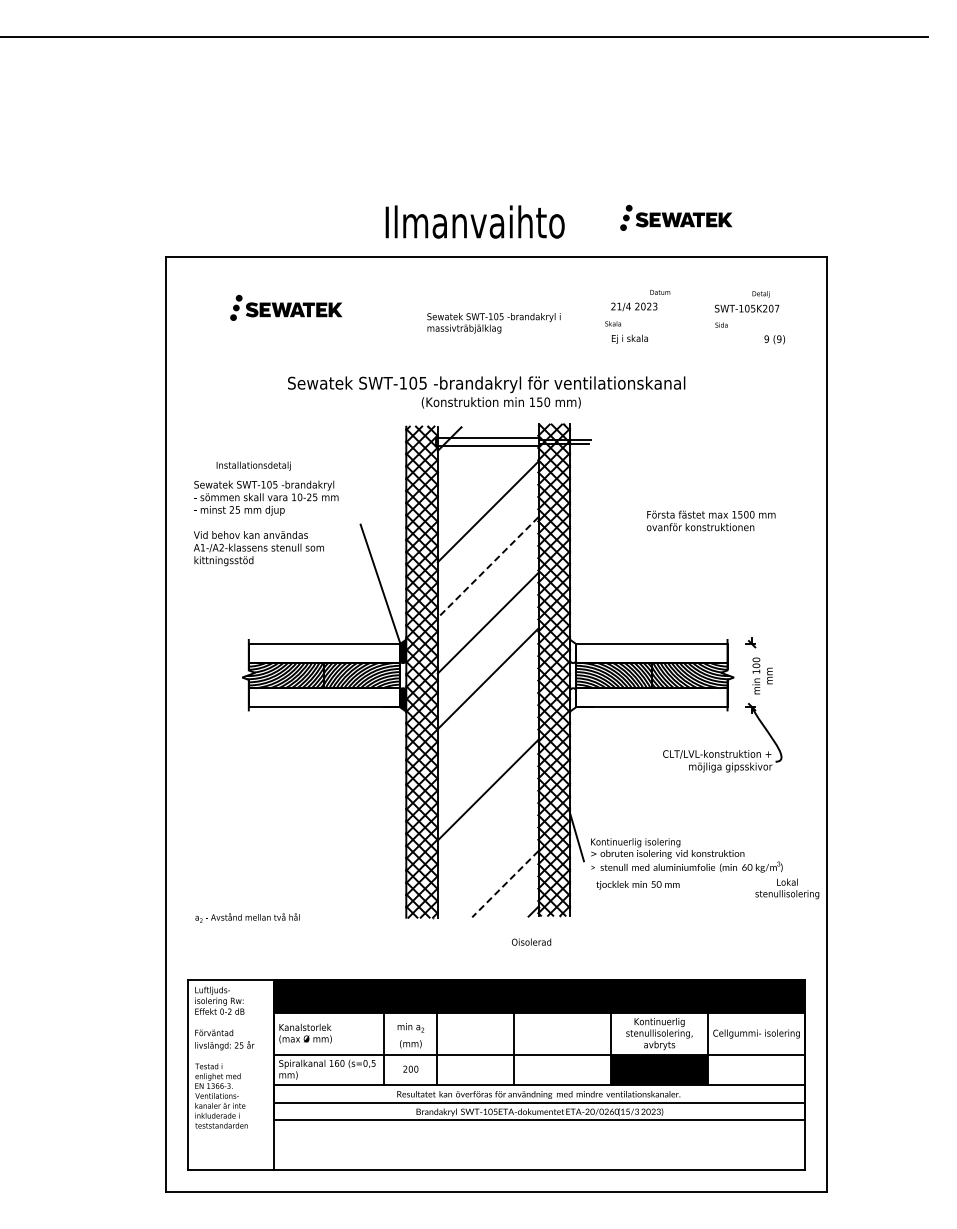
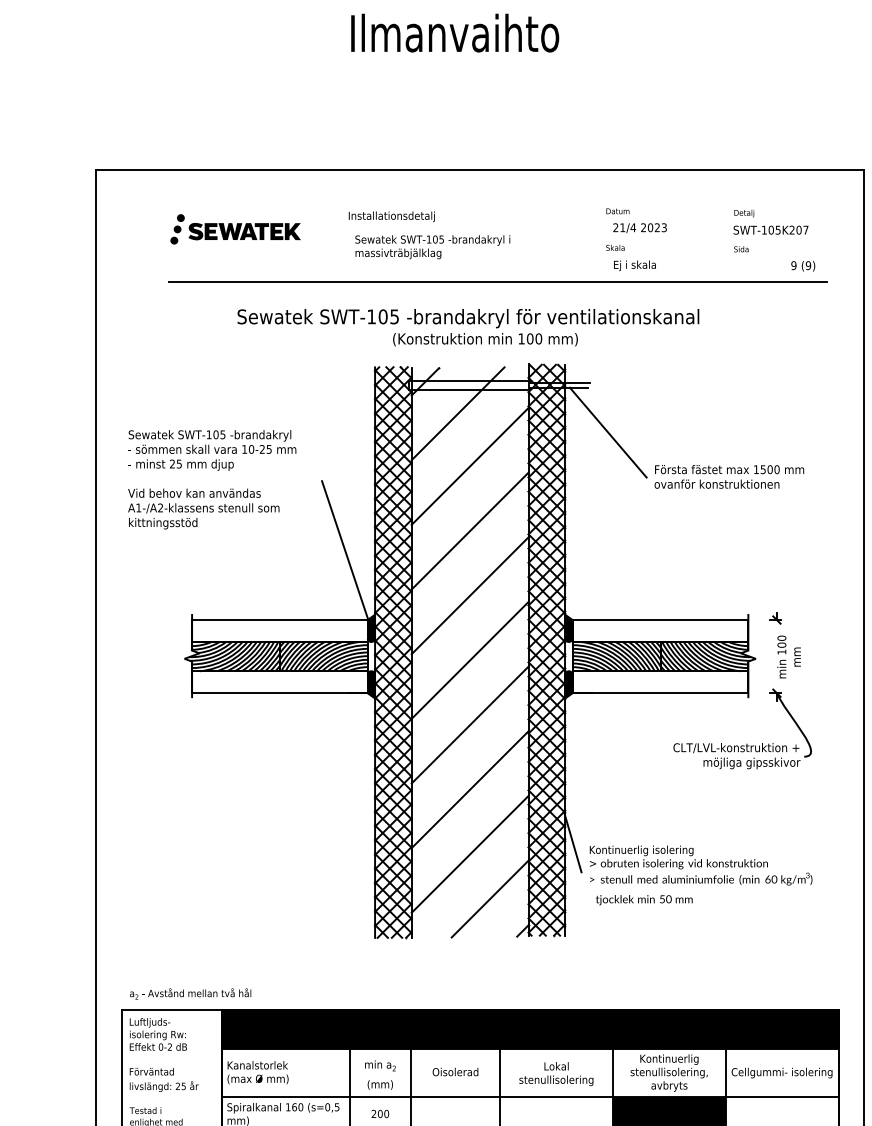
part: (675, 217) -> (687, 124), removed
text: (474, 221) -> (454, 32), moved
text: (660, 292) -> (618, 211), moved
text: (760, 294) -> (743, 213), moved
text: (493, 323) -> (432, 247), moved
line: (512, 352) -> (498, 281), added
text: (539, 401) -> (529, 338), 150 -> 100
text: (253, 465) -> (391, 216), moved
line: (477, 466) -> (457, 413), added
line: (607, 482) -> (608, 432), added
line: (487, 567) -> (469, 530), dashed -> solid
fill: (573, 651) -> (569, 628), added
fill: (573, 699) -> (569, 684), added
line: (487, 734) -> (469, 725), added
line: (487, 845) -> (469, 853), added
line: (505, 884) -> (490, 899), dashed -> solid
text: (787, 888) -> (556, 1073), moved
text: (247, 917) -> (190, 993), moved
text: (531, 941) -> (455, 1071), moved

